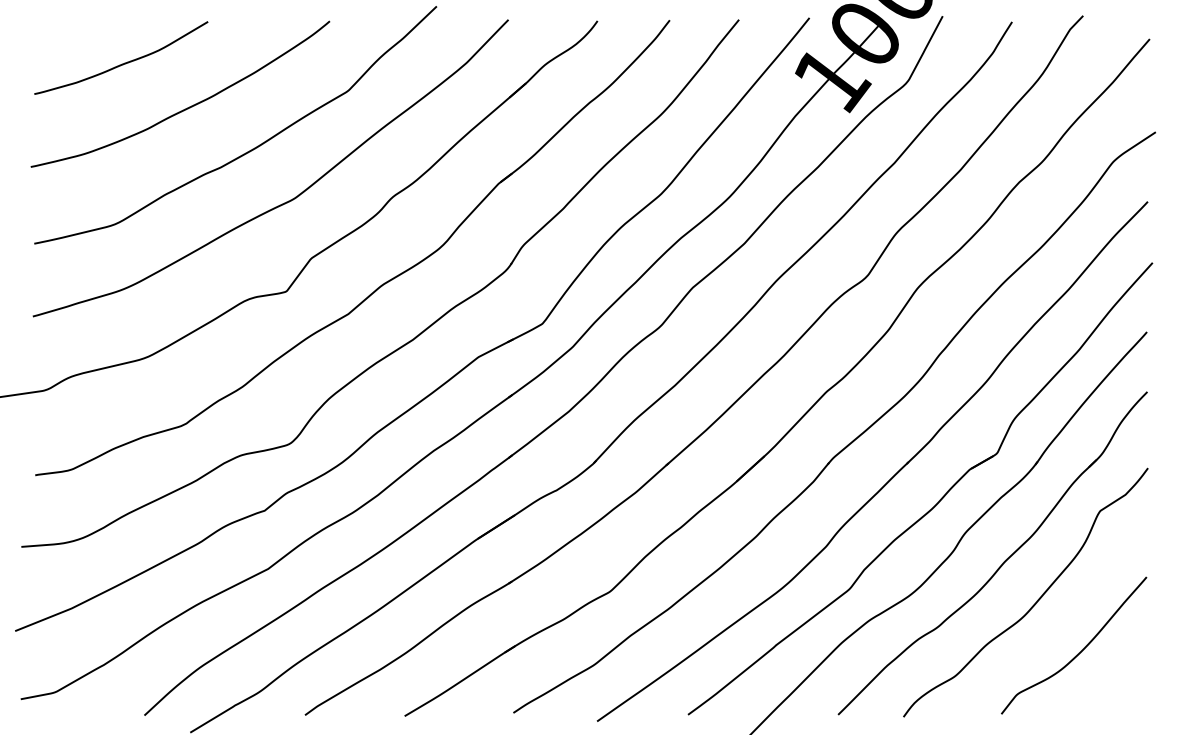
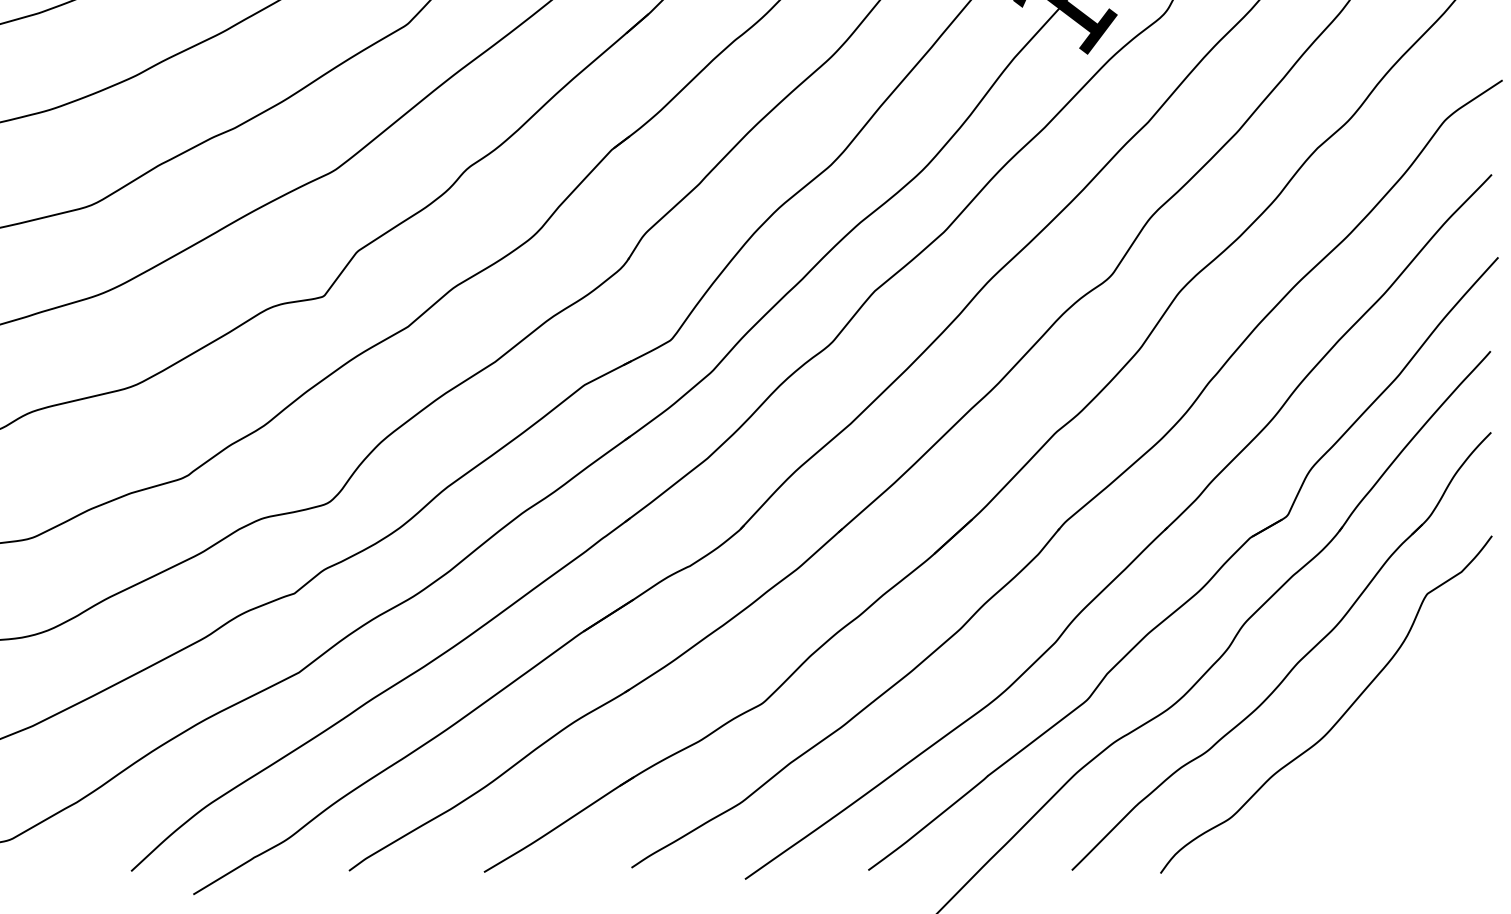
curve: (1080, 651) -> (1400, 784), removed

